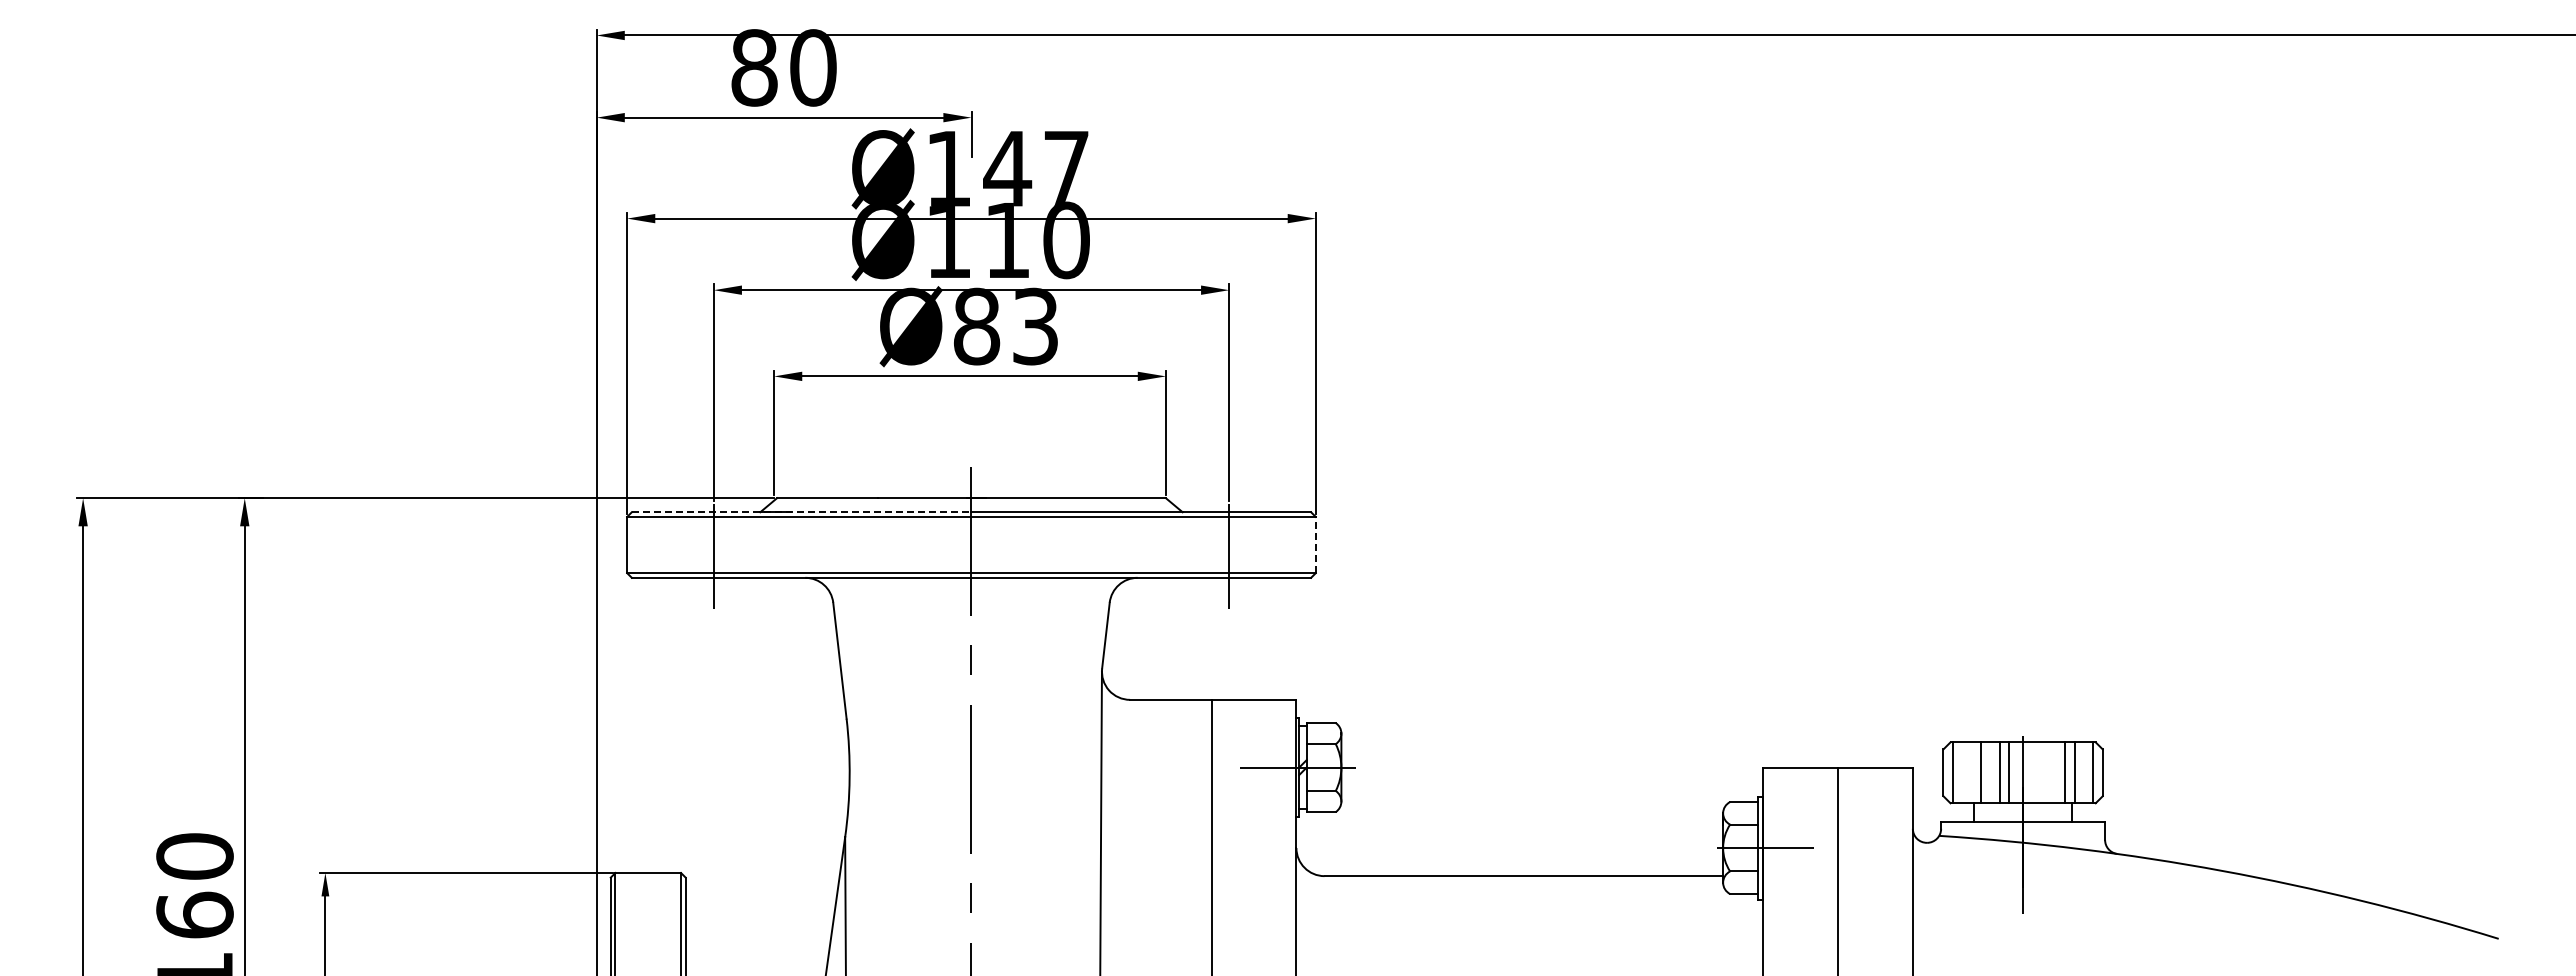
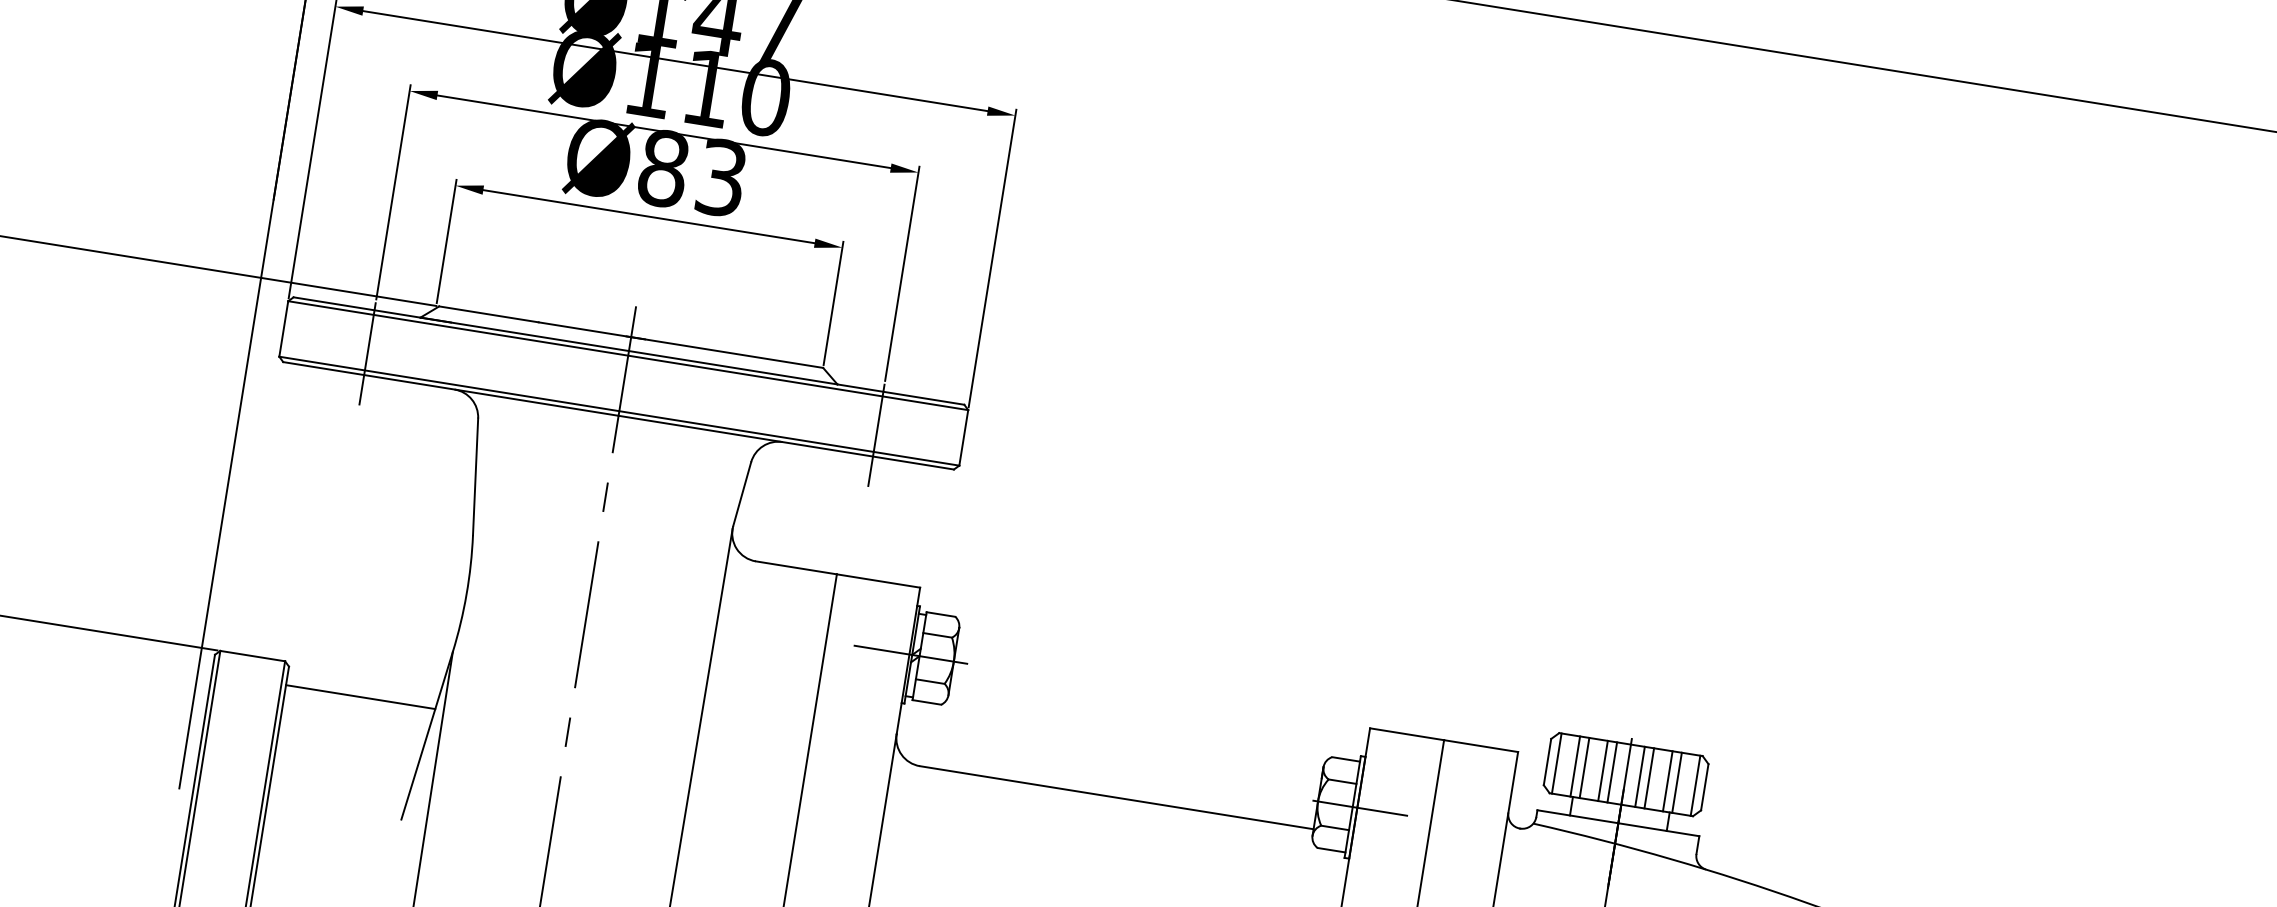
line: (801, 512) -> (461, 324), dashed -> solid
line: (1315, 544) -> (963, 437), dashed -> solid
line: (1971, 772) -> (1575, 766), added
line: (2037, 772) -> (1640, 776), added
line: (2046, 772) -> (1649, 778), added
line: (760, 896) -> (359, 697), added

